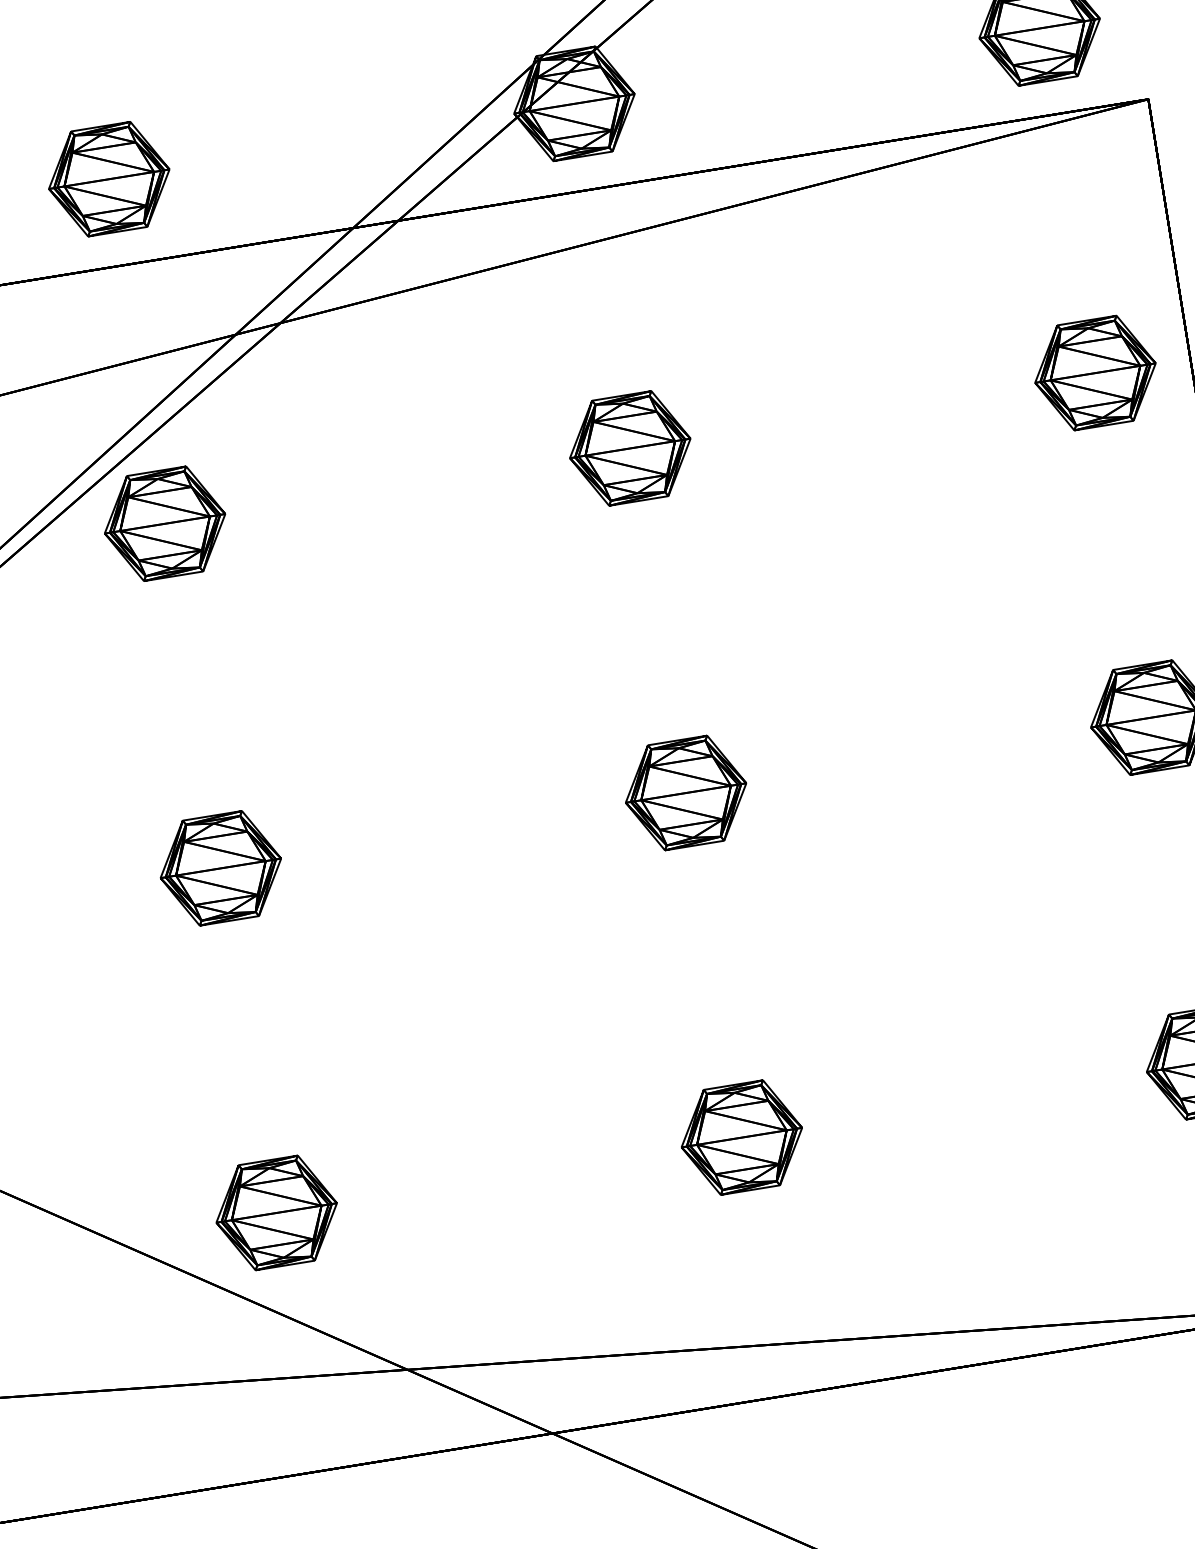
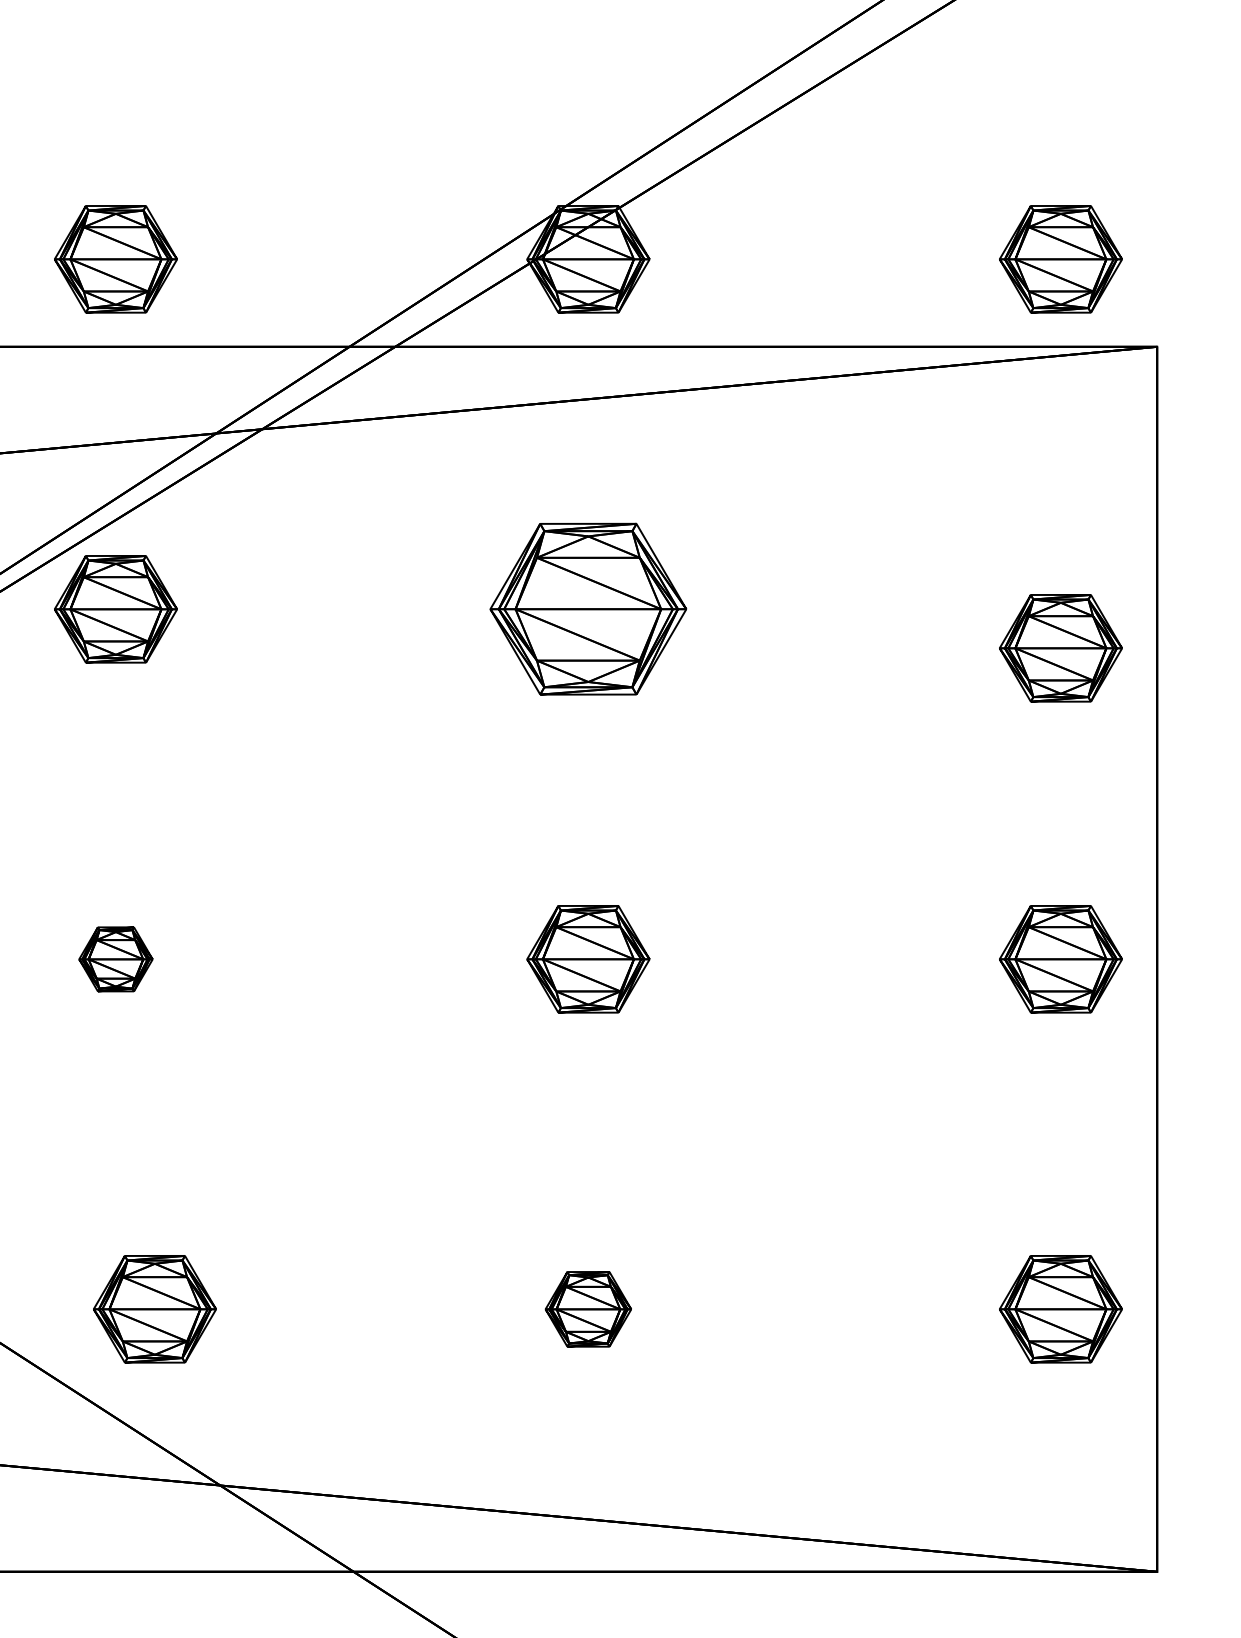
part: (1095, 373) -> (1060, 648), moved
part: (630, 448) -> (588, 609), size x1.6
part: (220, 868) -> (115, 959), size x0.6
part: (742, 1137) -> (588, 1309), size x0.7
part: (276, 1213) -> (154, 1309), moved

